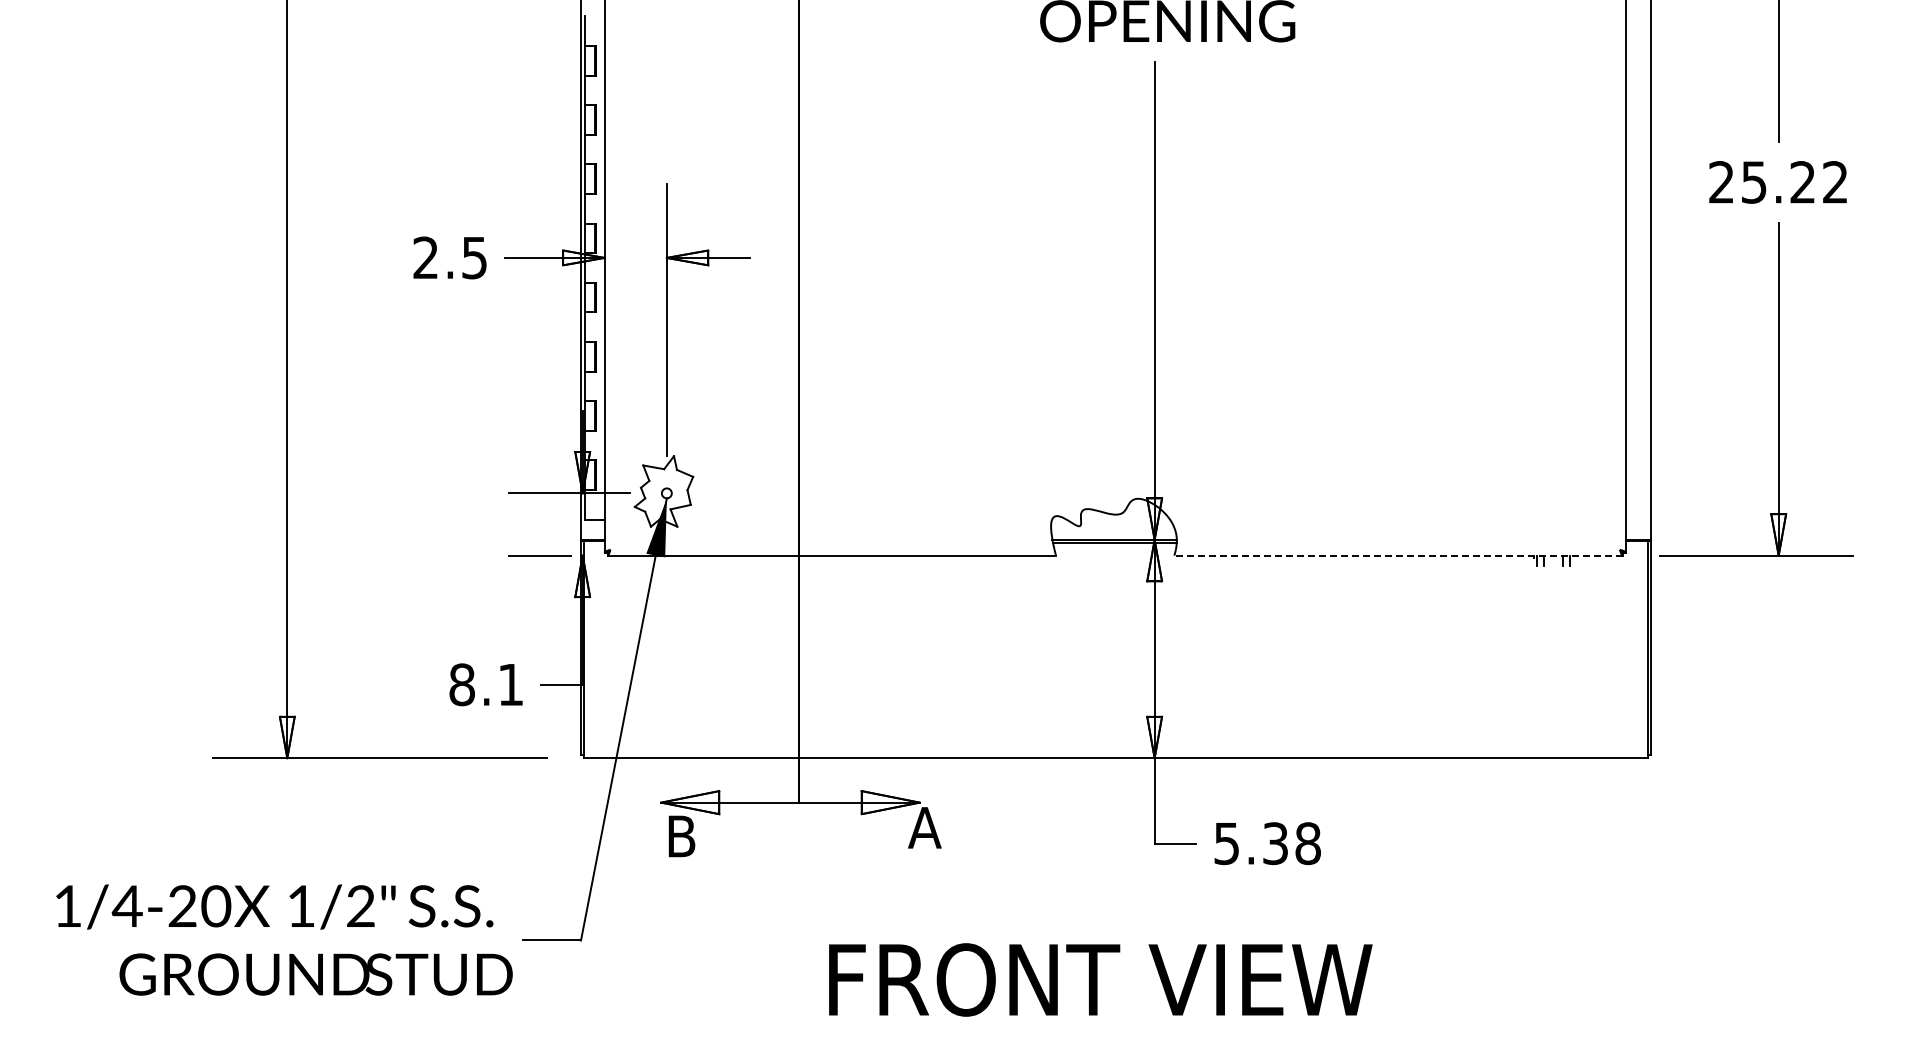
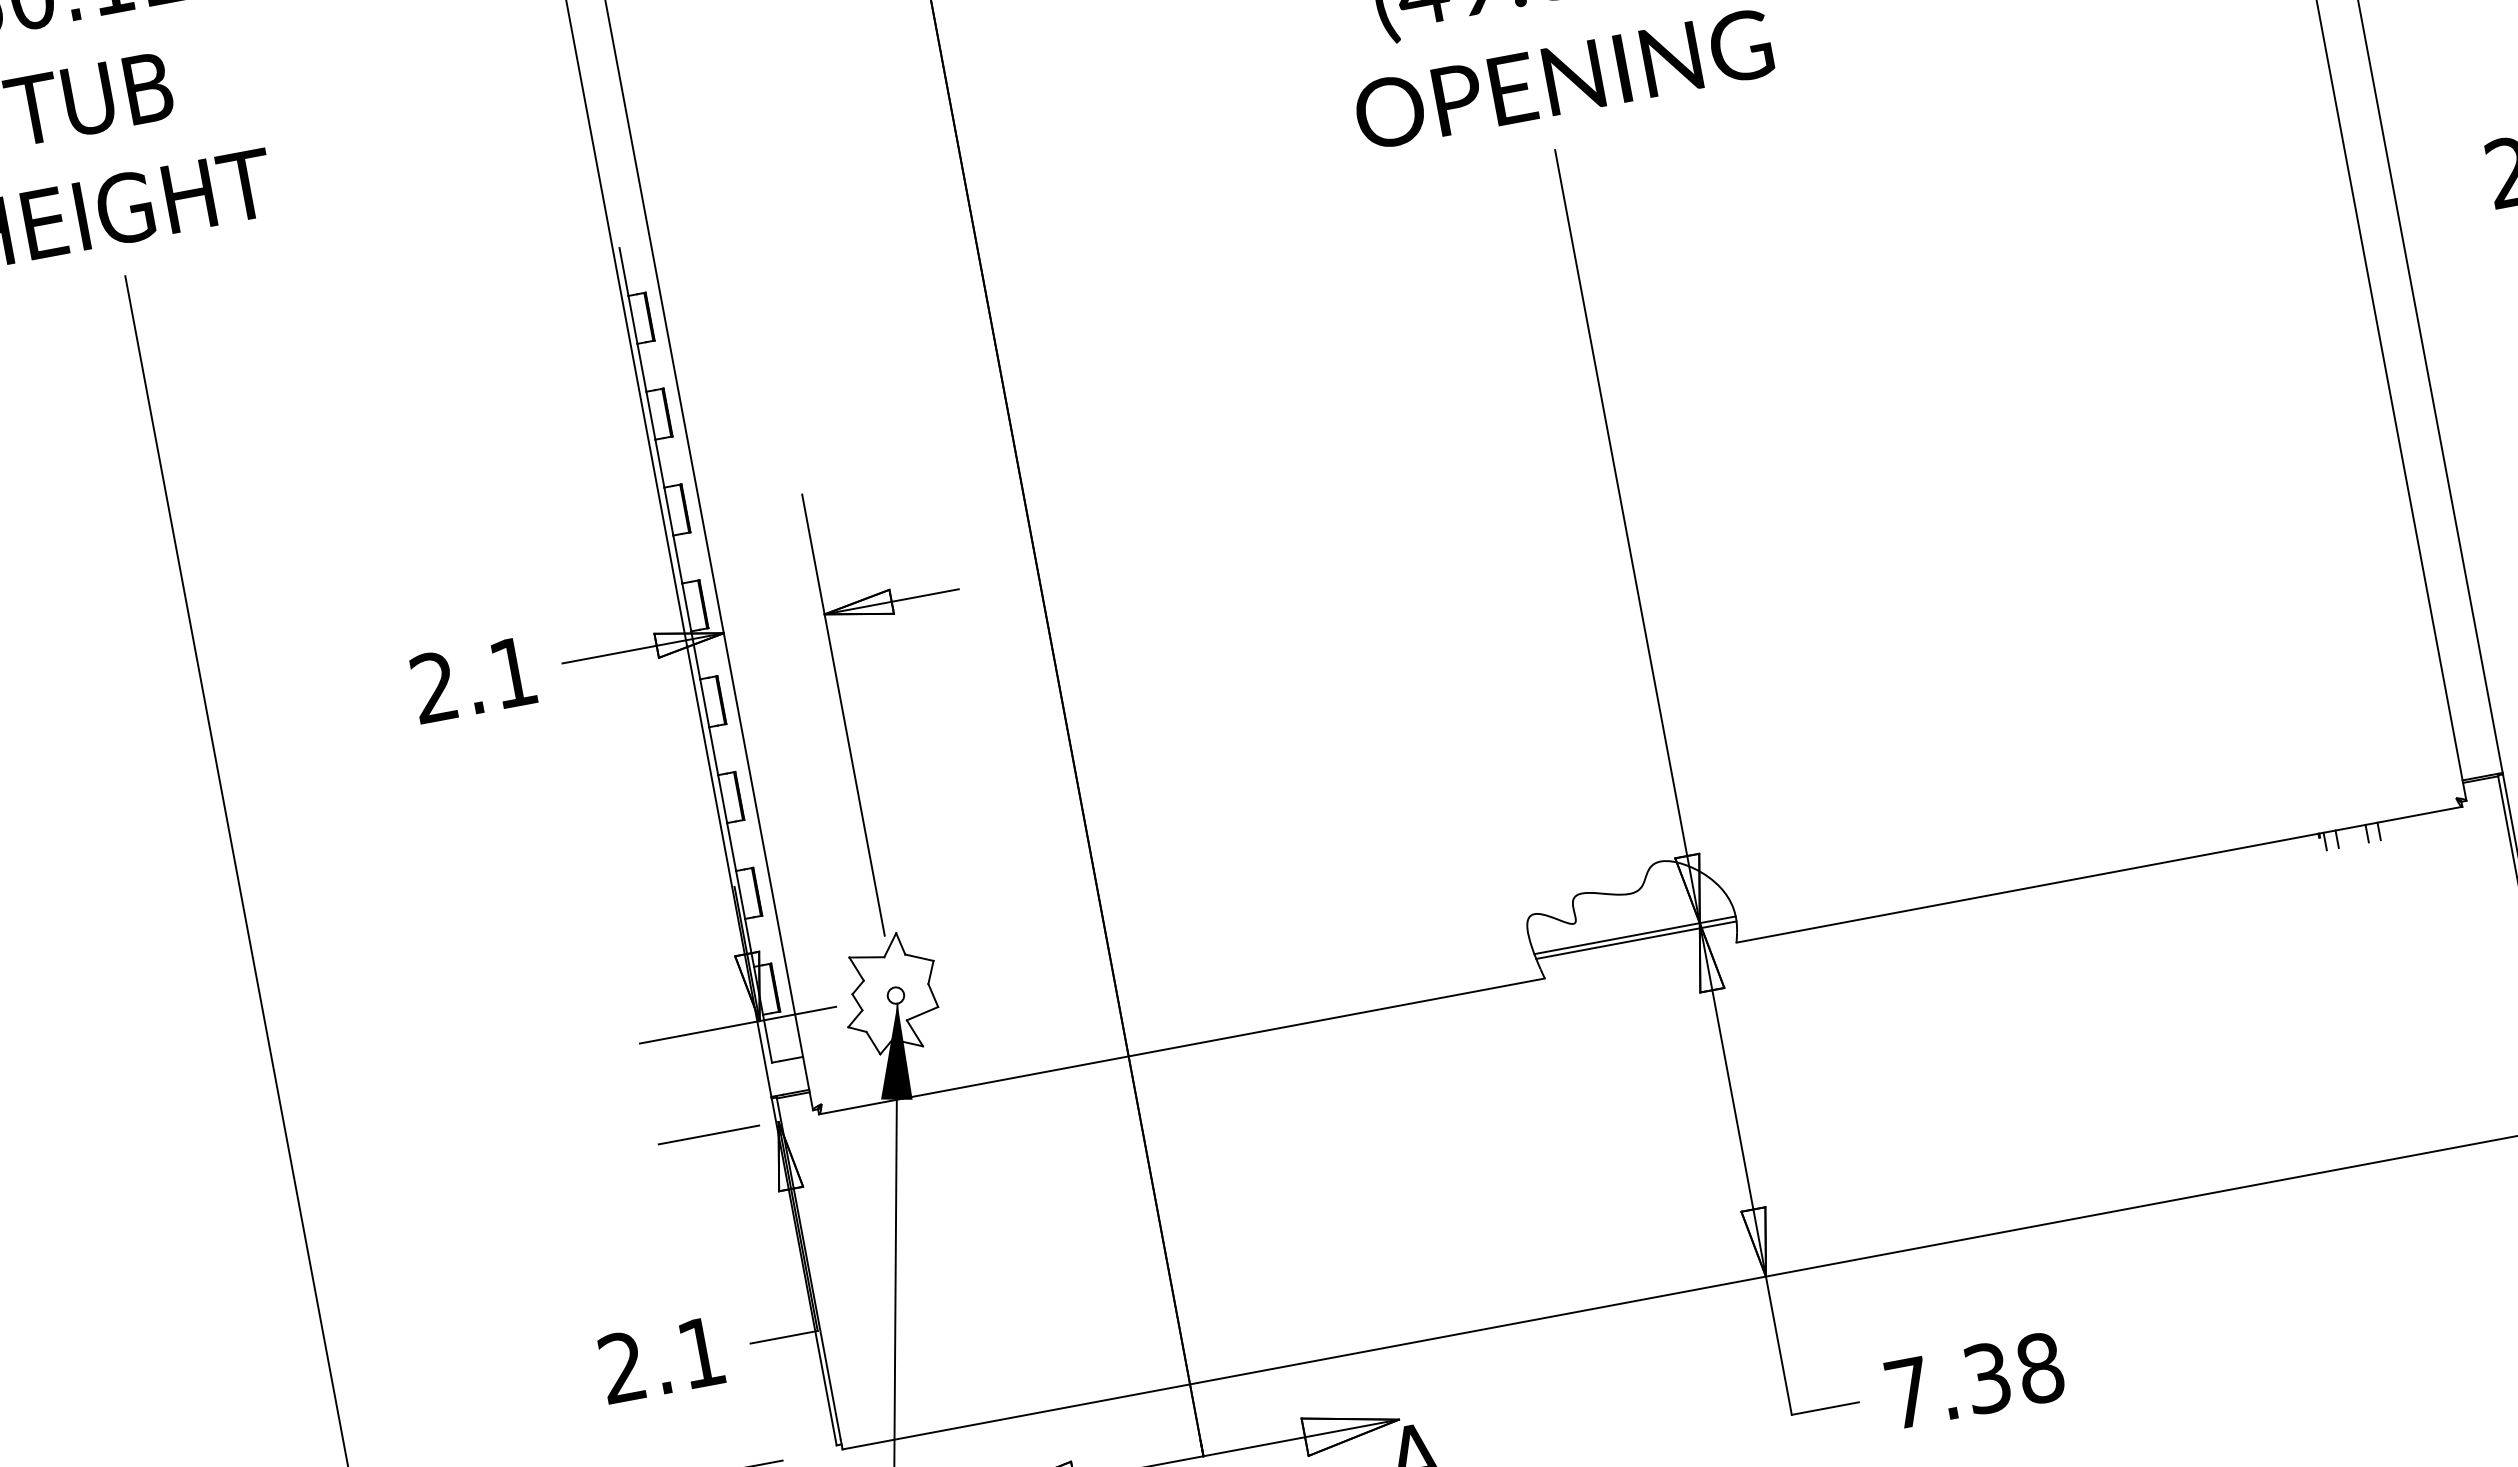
text: (474, 258) -> (513, 673), 2.5 -> 2.1
line: (1398, 555) -> (2099, 874), dashed -> solid
text: (462, 684) -> (623, 1366), 8.1 -> 2.1
text: (1226, 844) -> (1908, 1394), 5.38 -> 7.38

